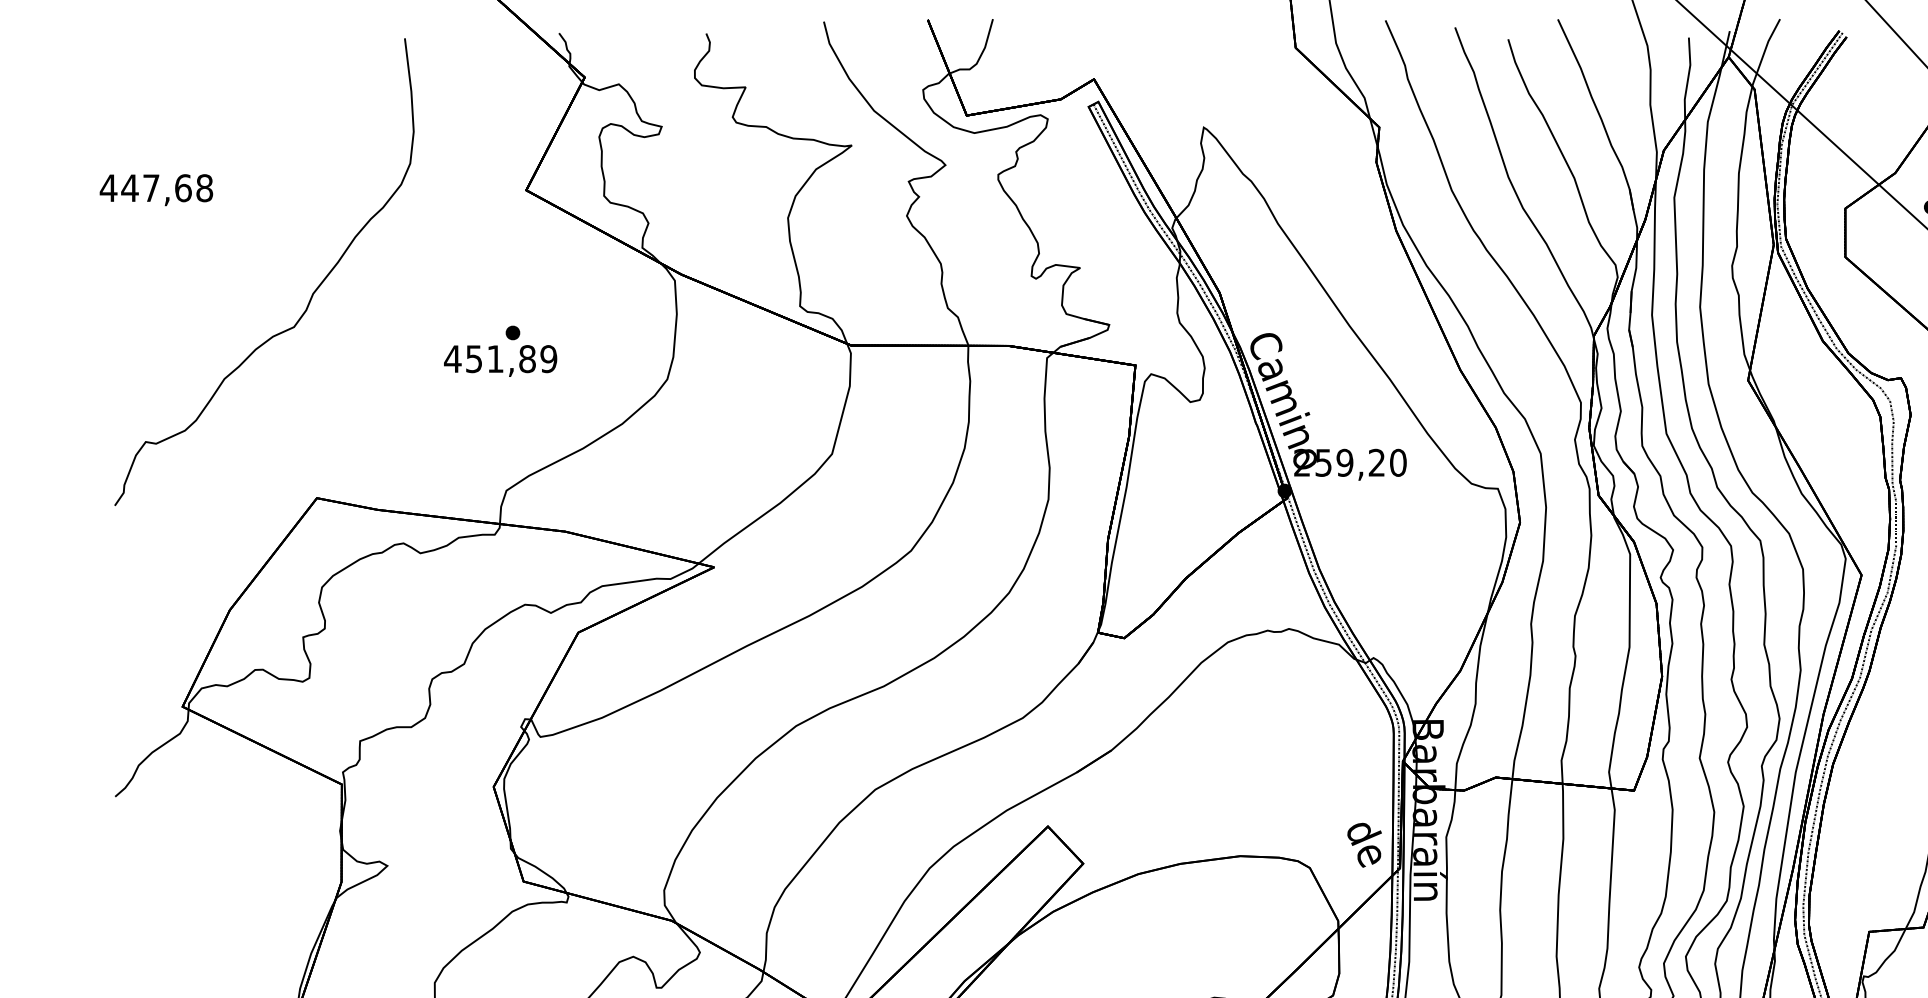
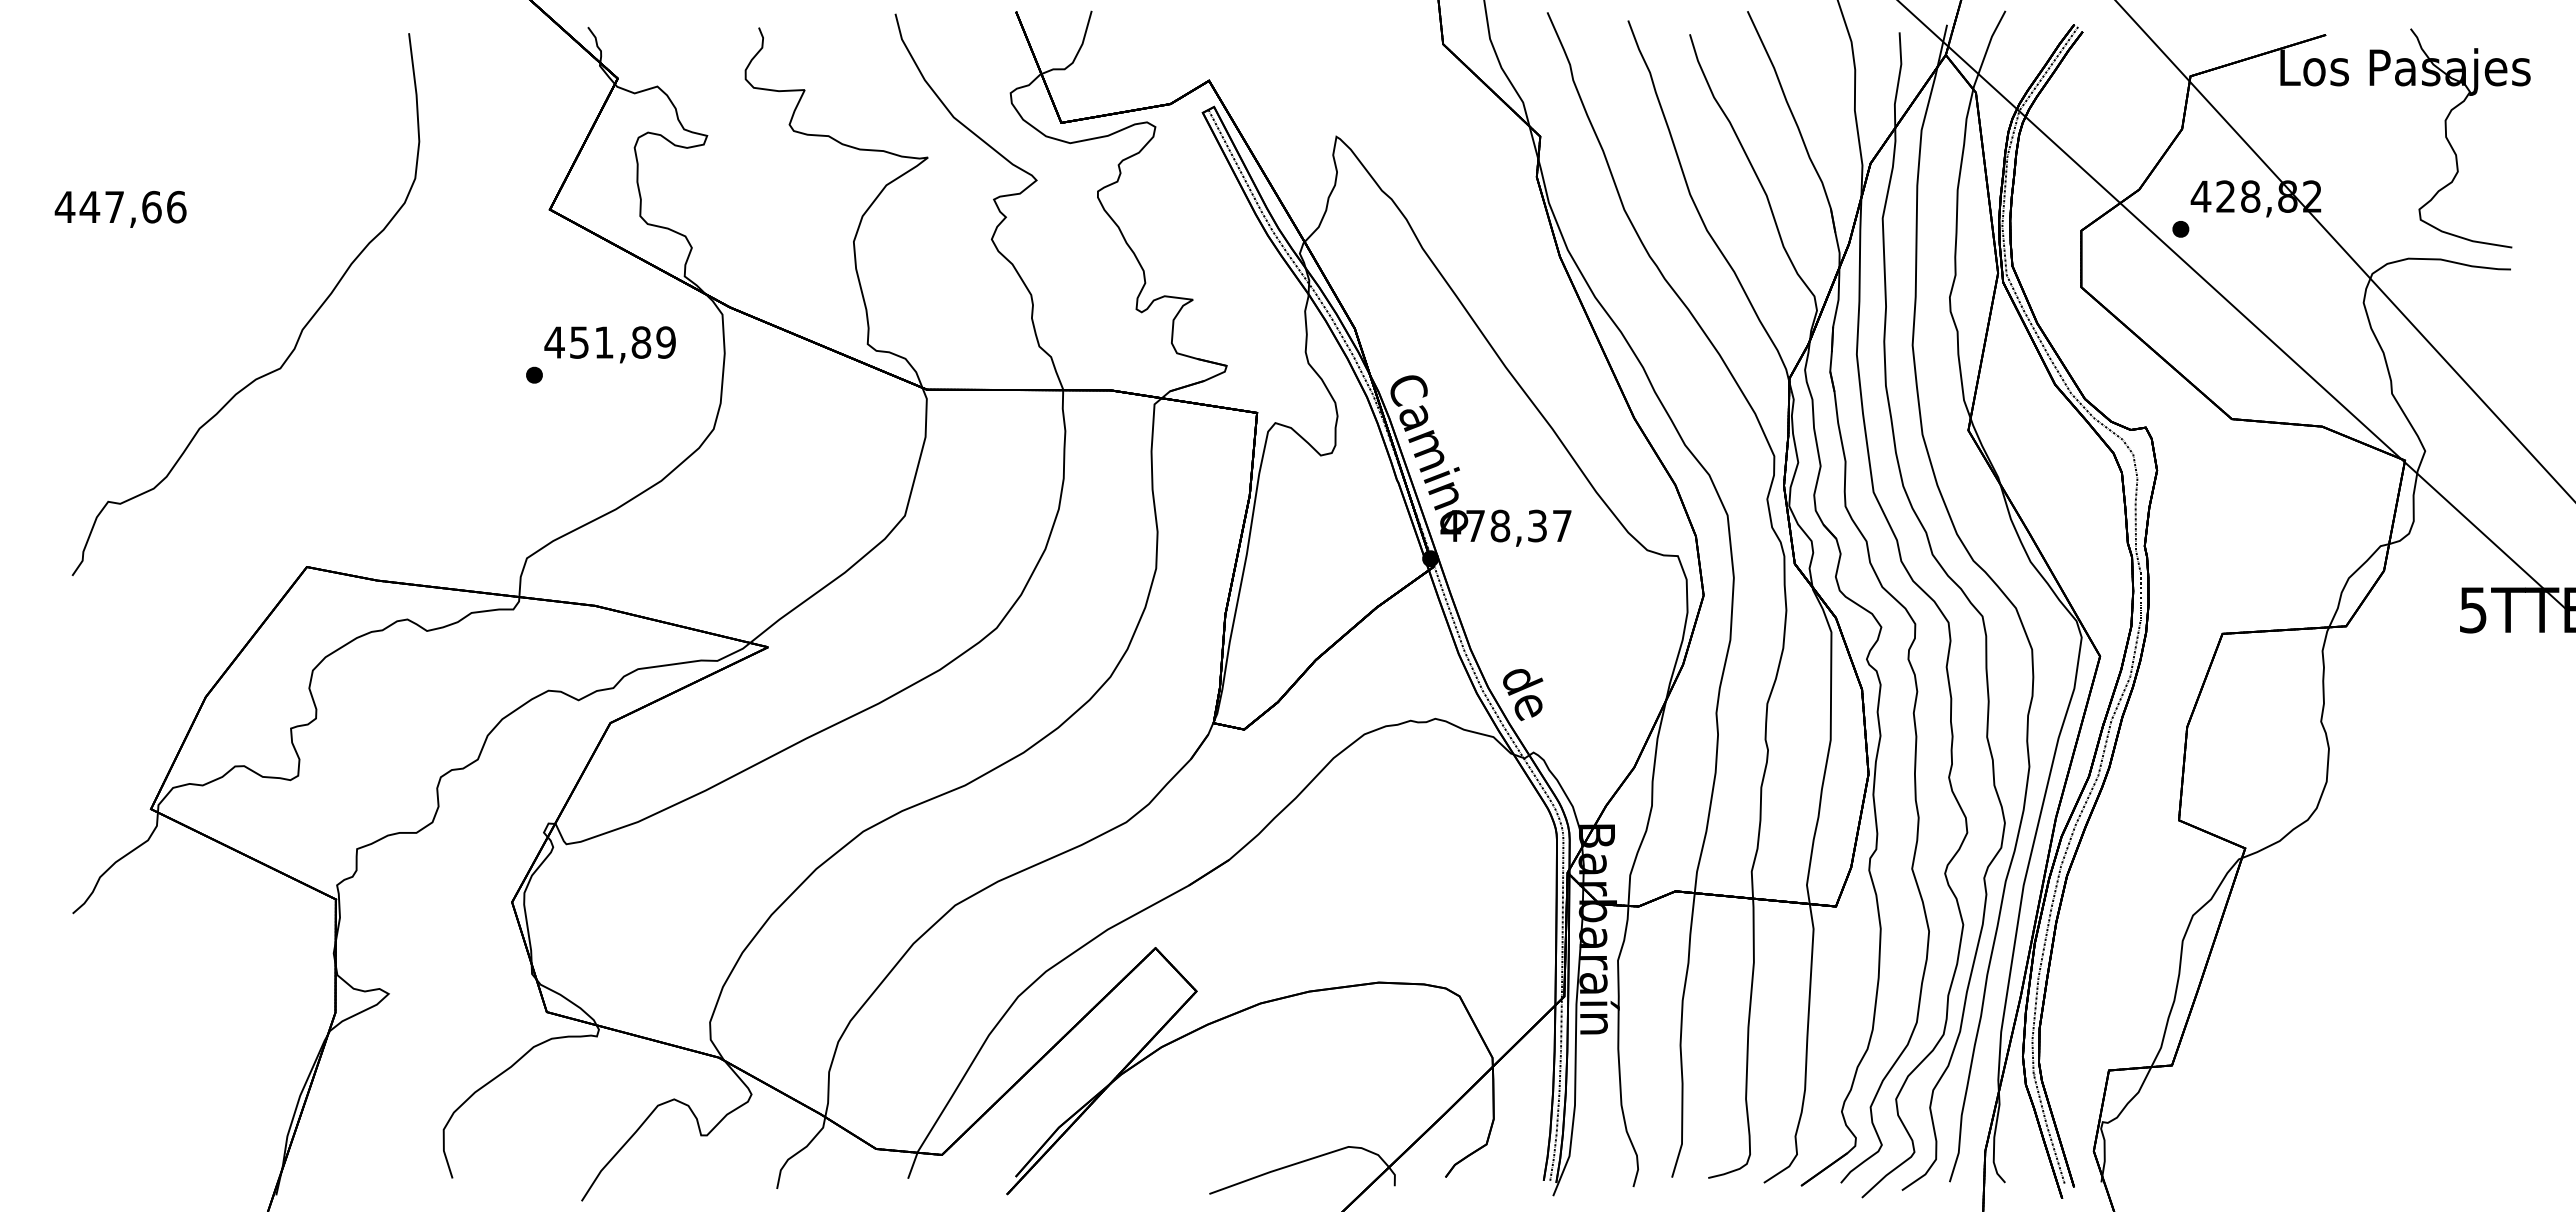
text: (204, 187) -> (176, 206), 447,68 -> 447,66
text: (500, 360) -> (609, 344), moved
text: (1350, 462) -> (1506, 525), 259,20 -> 478,37
text: (1364, 845) -> (1523, 695), moved

